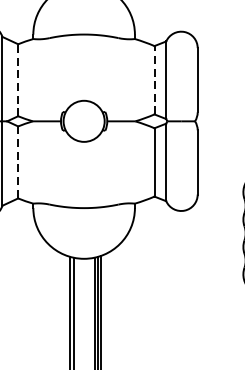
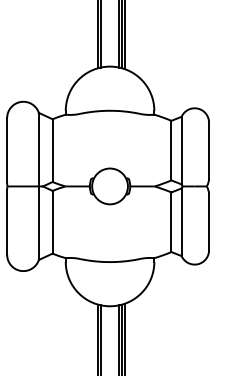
line: (18, 80) -> (52, 150), dashed -> solid
line: (154, 80) -> (171, 150), dashed -> solid
line: (18, 162) -> (52, 222), dashed -> solid

